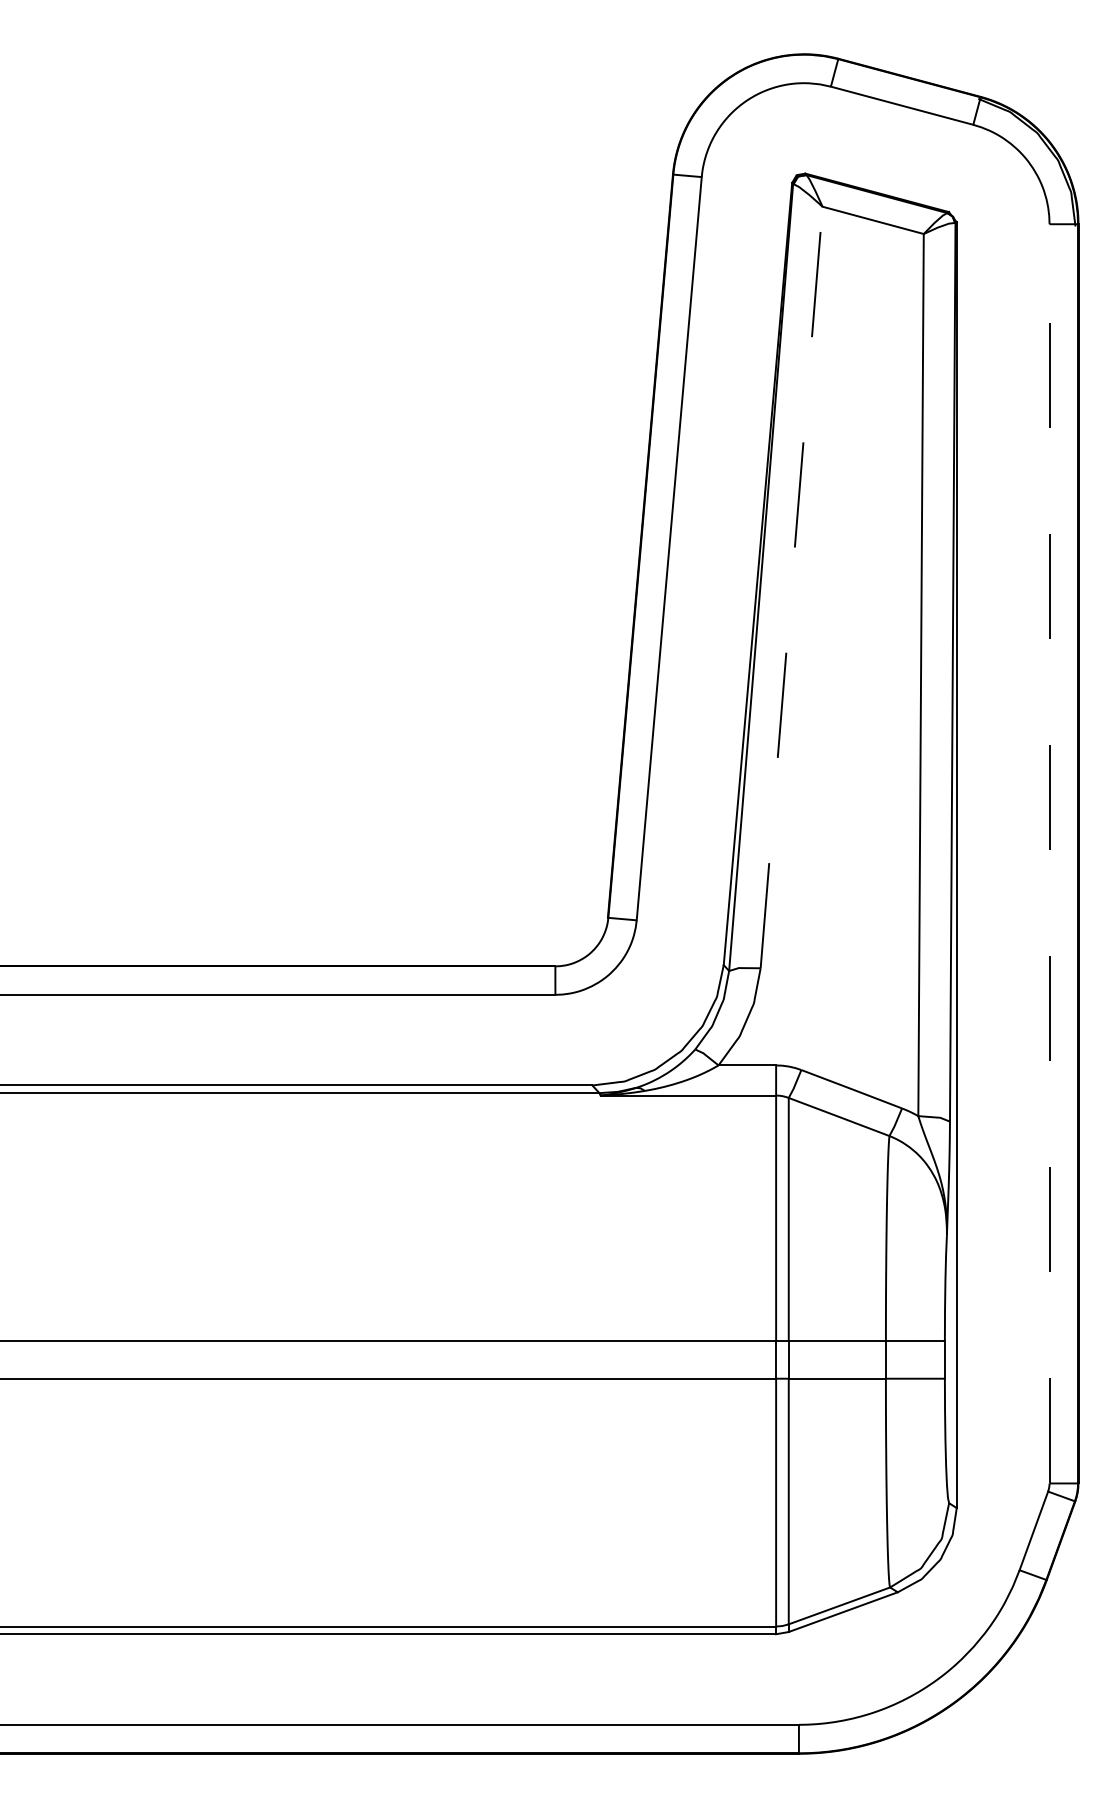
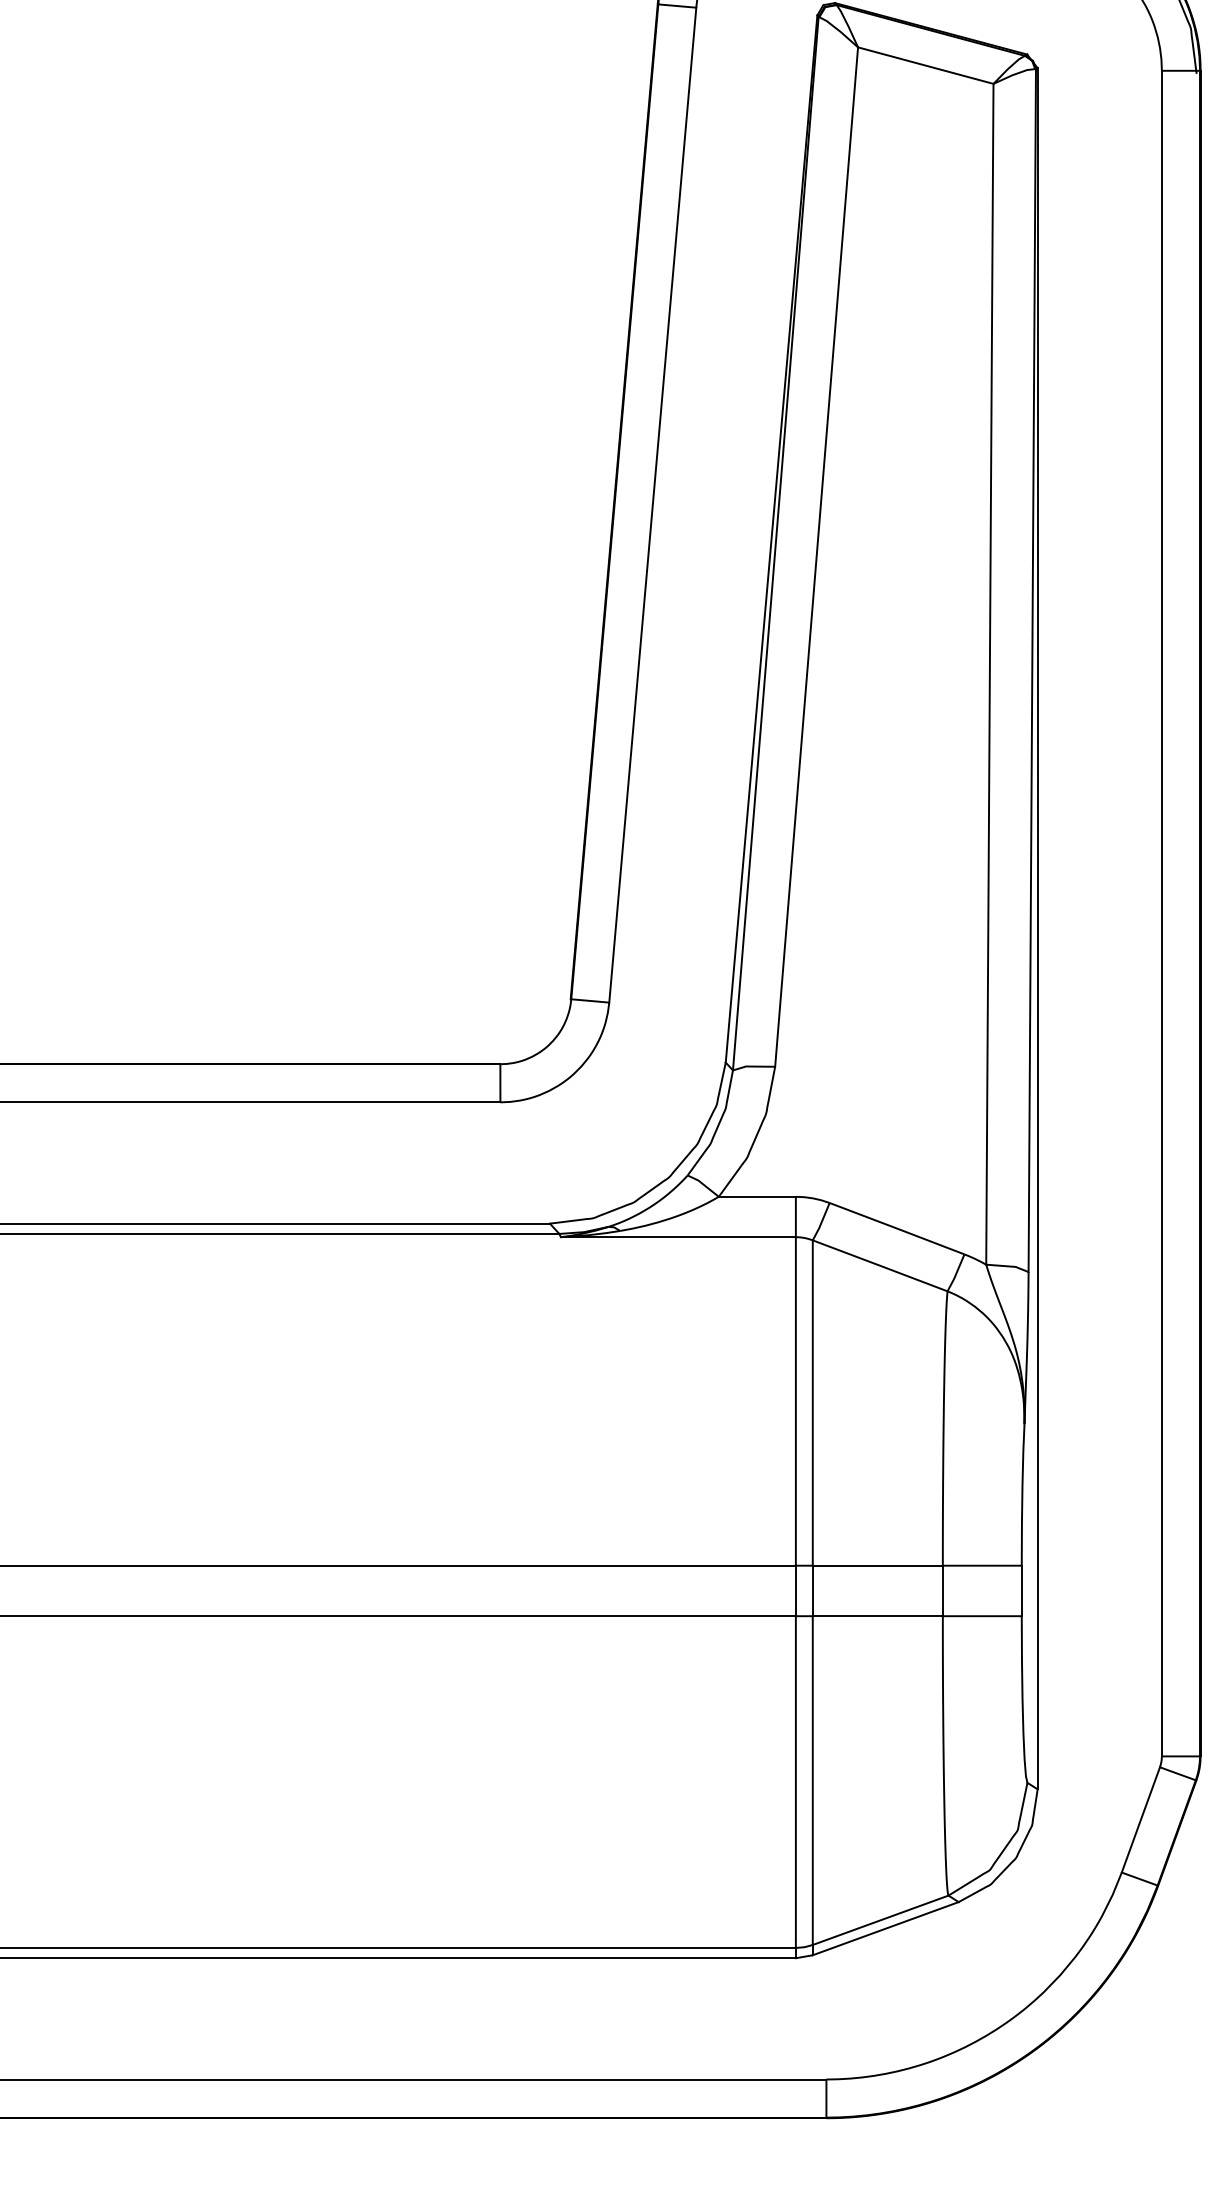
line: (791, 587) -> (816, 557), dashed -> solid
line: (1049, 853) -> (1161, 913), dashed -> solid

